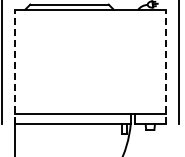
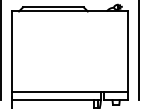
line: (15, 66) -> (11, 55), dashed -> solid
line: (165, 66) -> (127, 55), dashed -> solid

